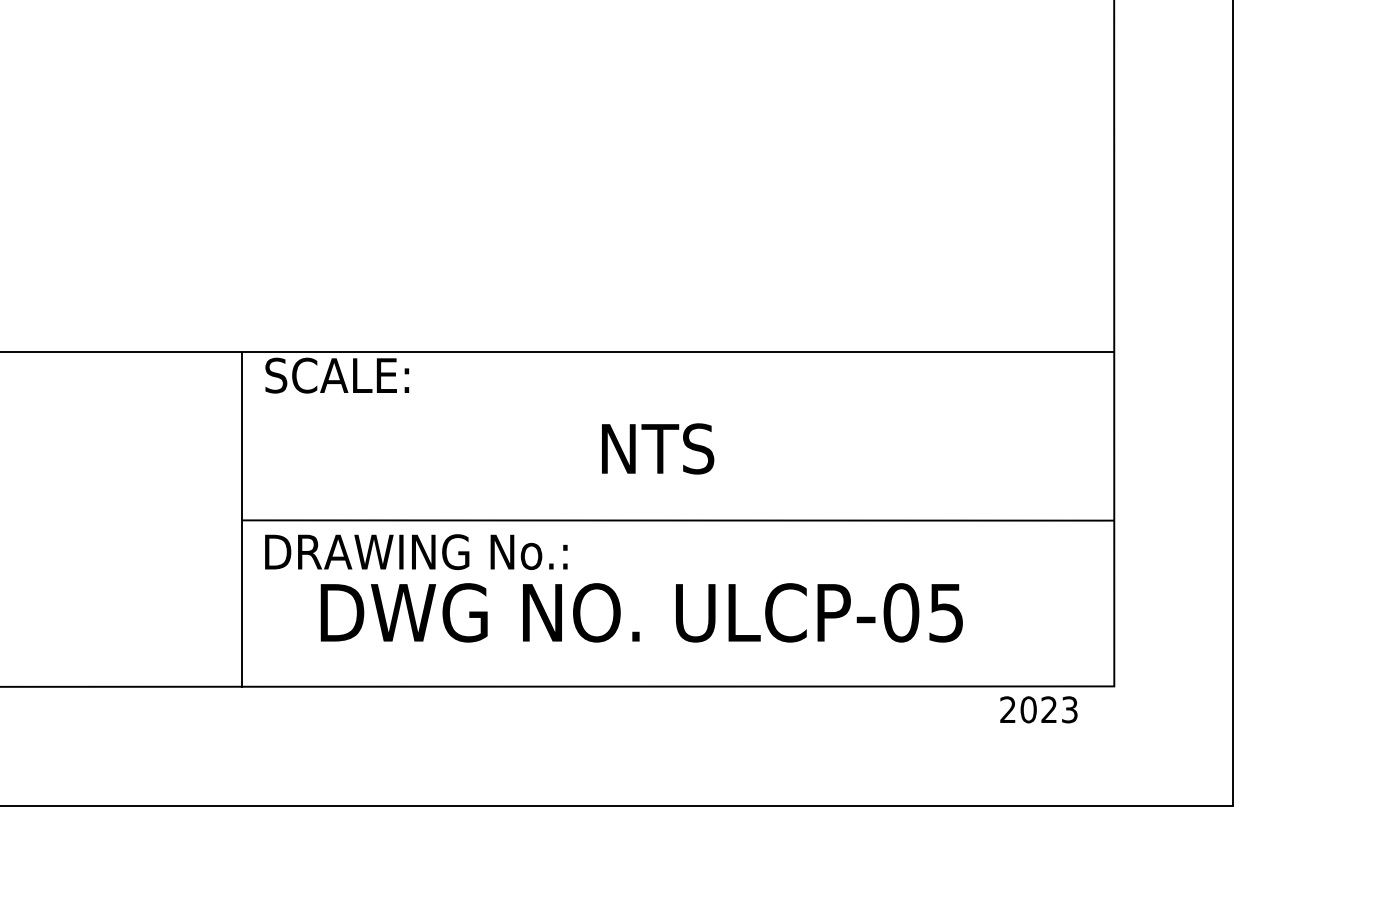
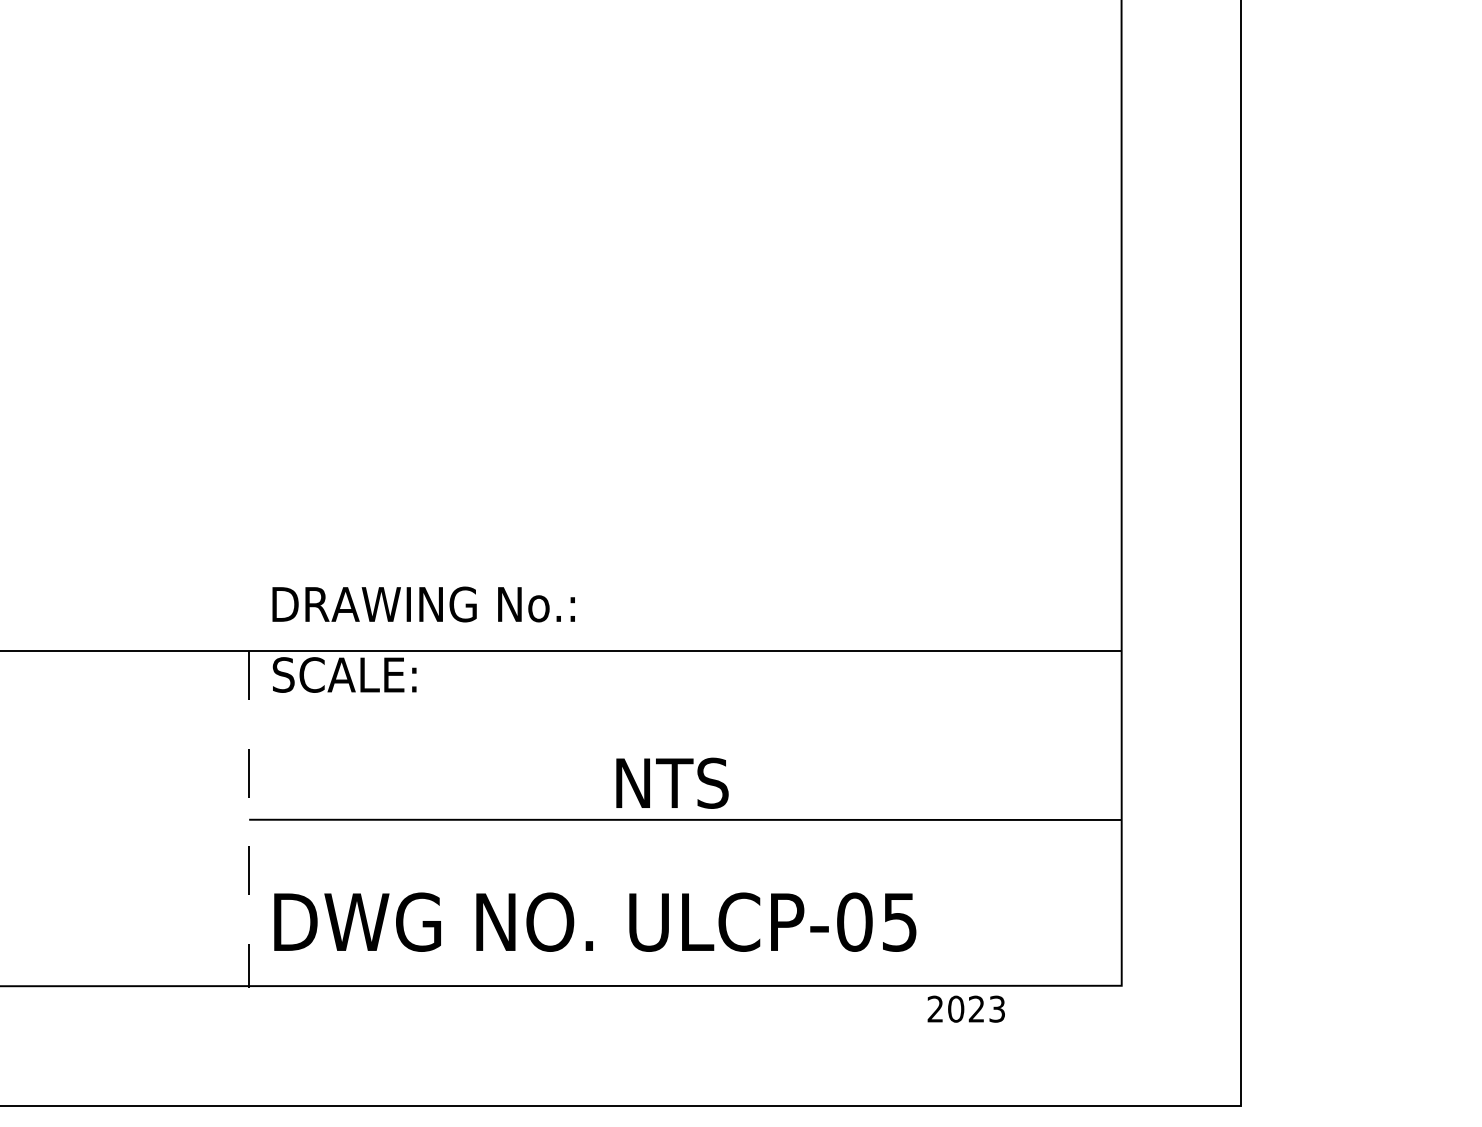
text: (658, 448) -> (672, 782), moved
line: (242, 520) -> (249, 819), solid -> dashed
text: (416, 552) -> (423, 604), moved
text: (642, 612) -> (595, 921), moved
text: (1038, 709) -> (965, 1008), moved

